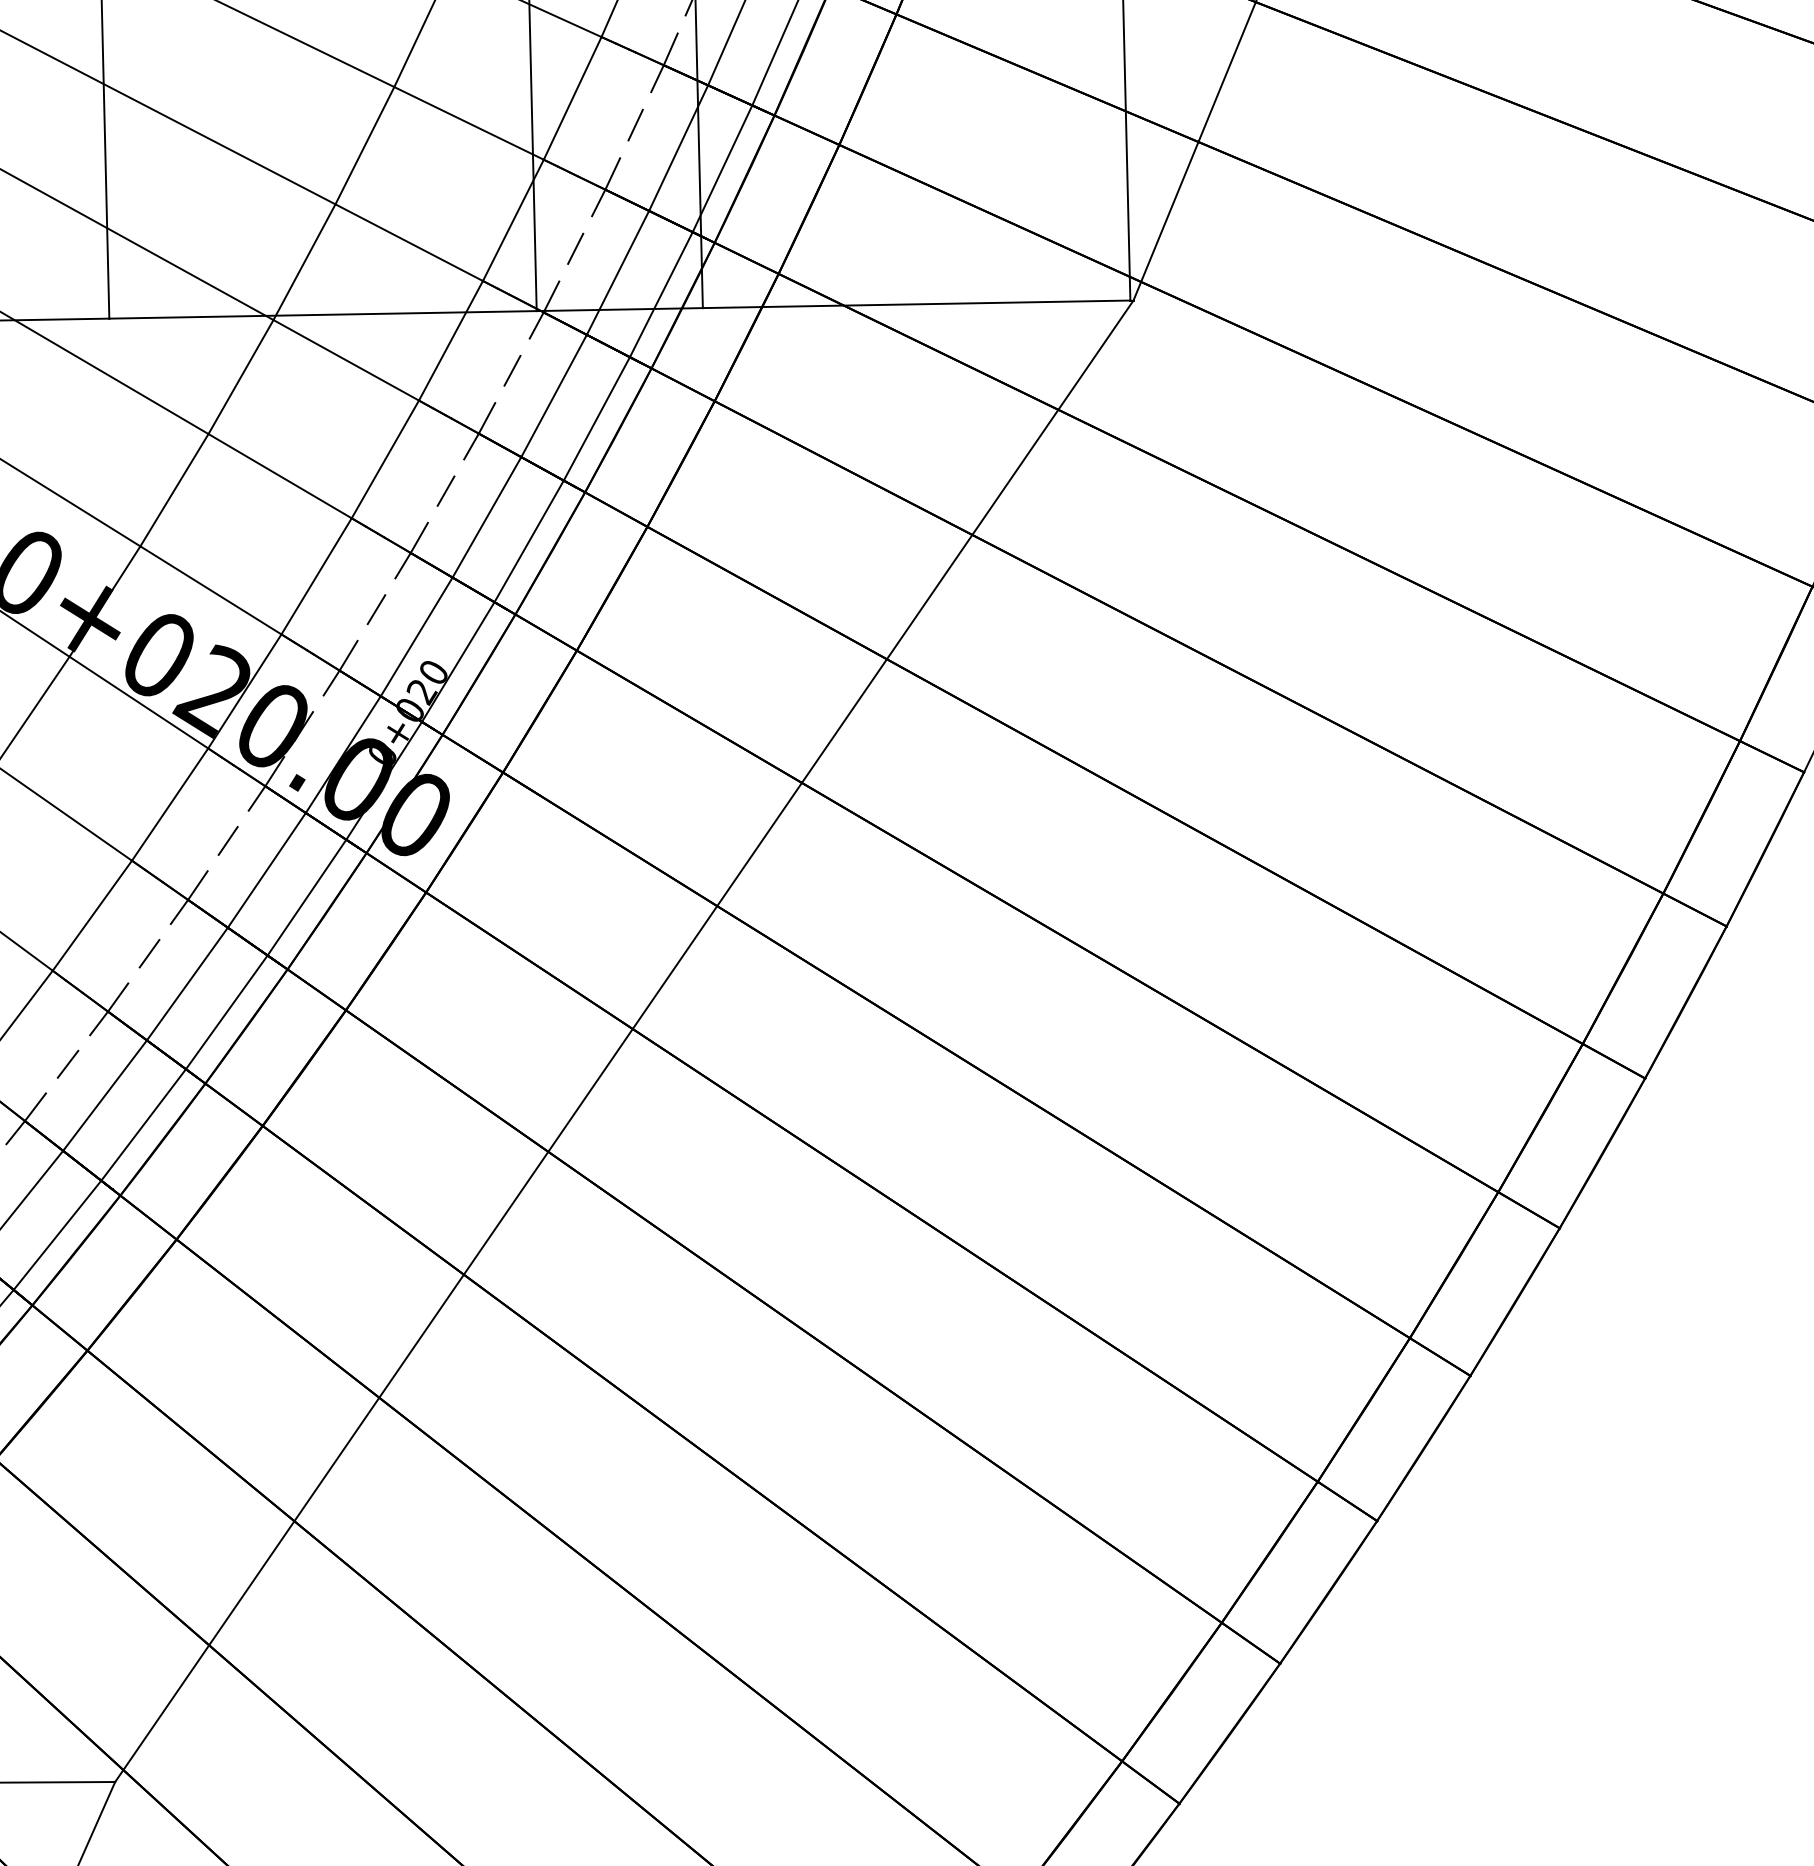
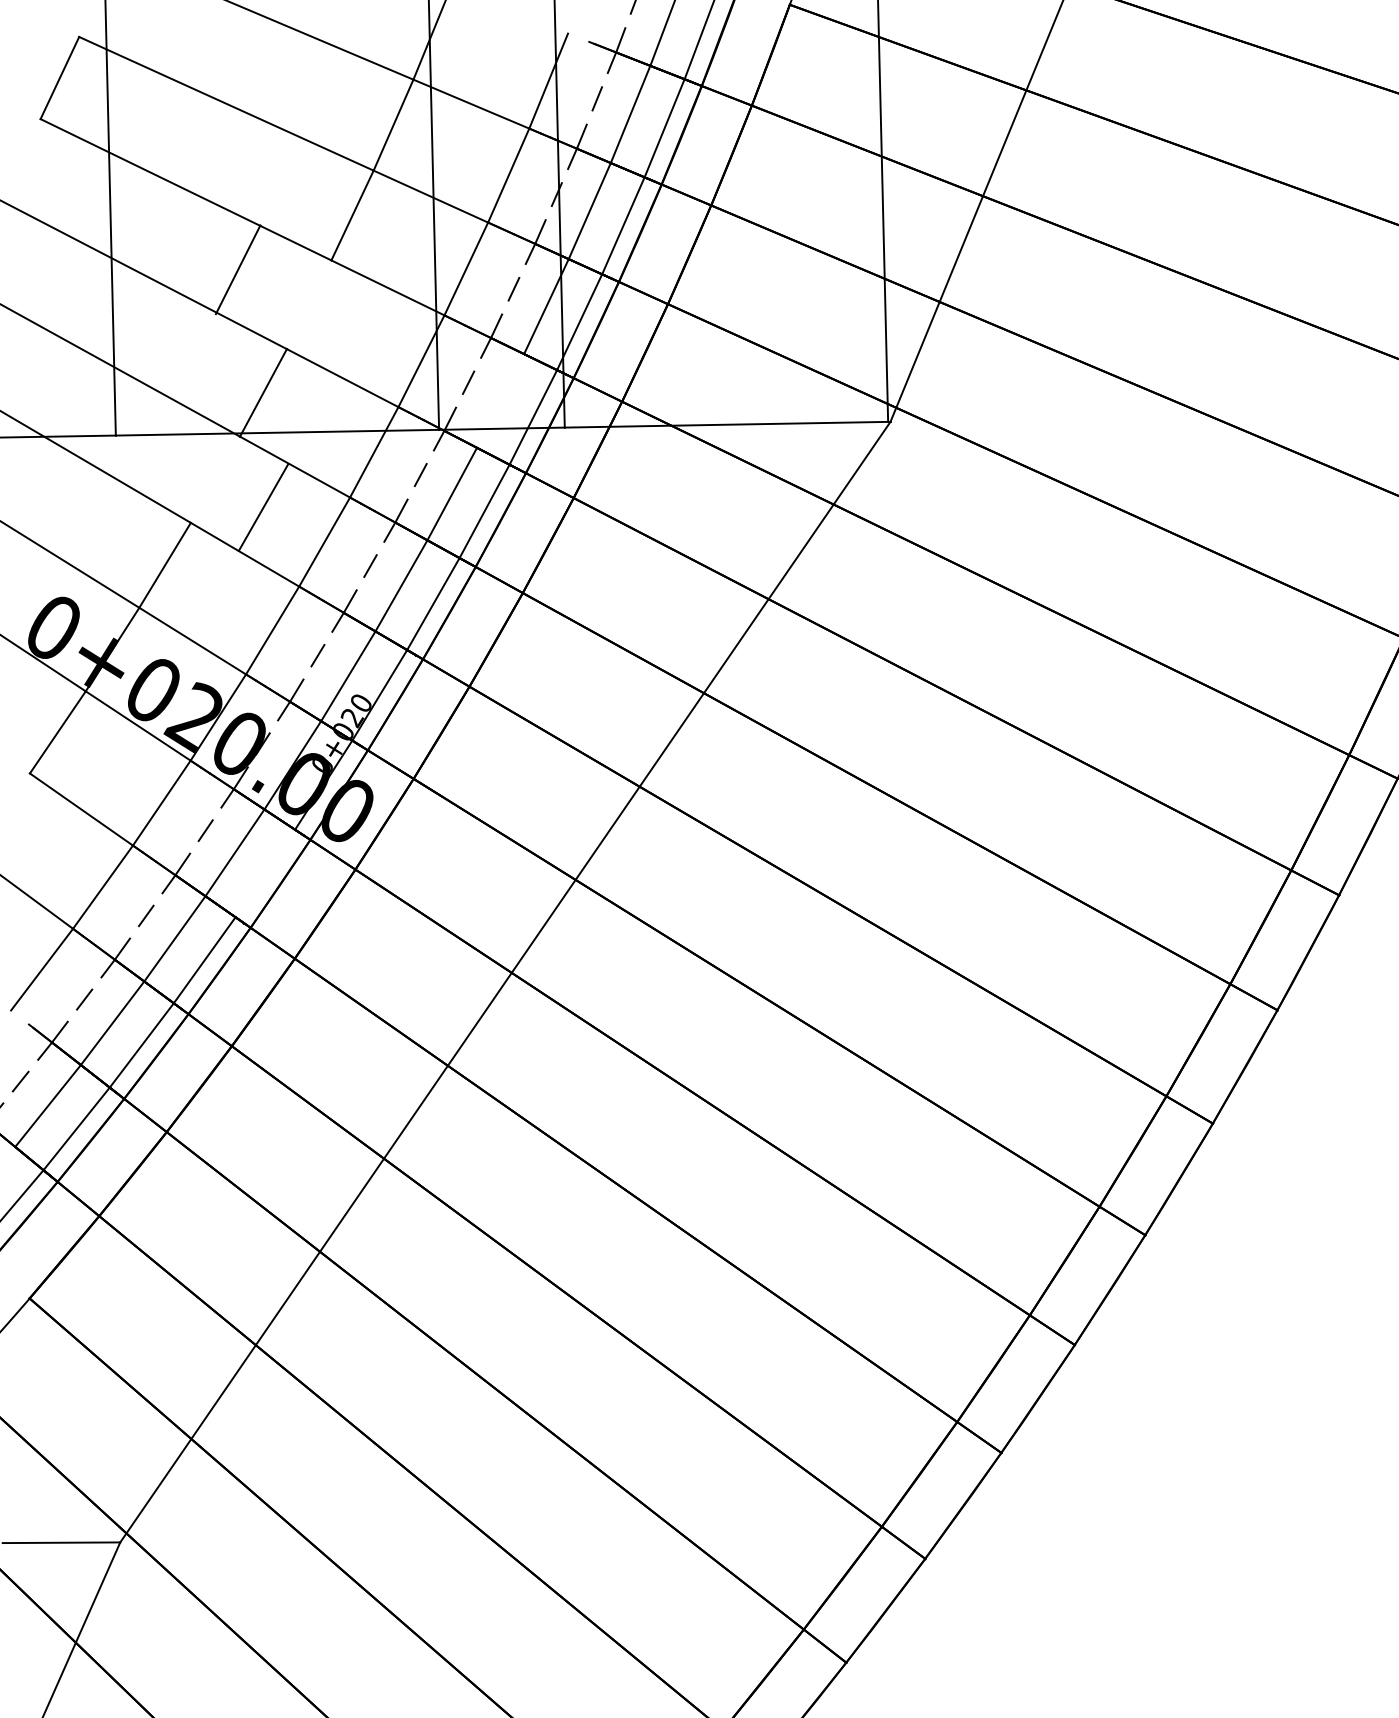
line: (364, 145) -> (237, 269), moved
line: (617, 272) -> (500, 400), removed
line: (241, 376) -> (263, 507), moved
line: (307, 897) -> (265, 873), removed

